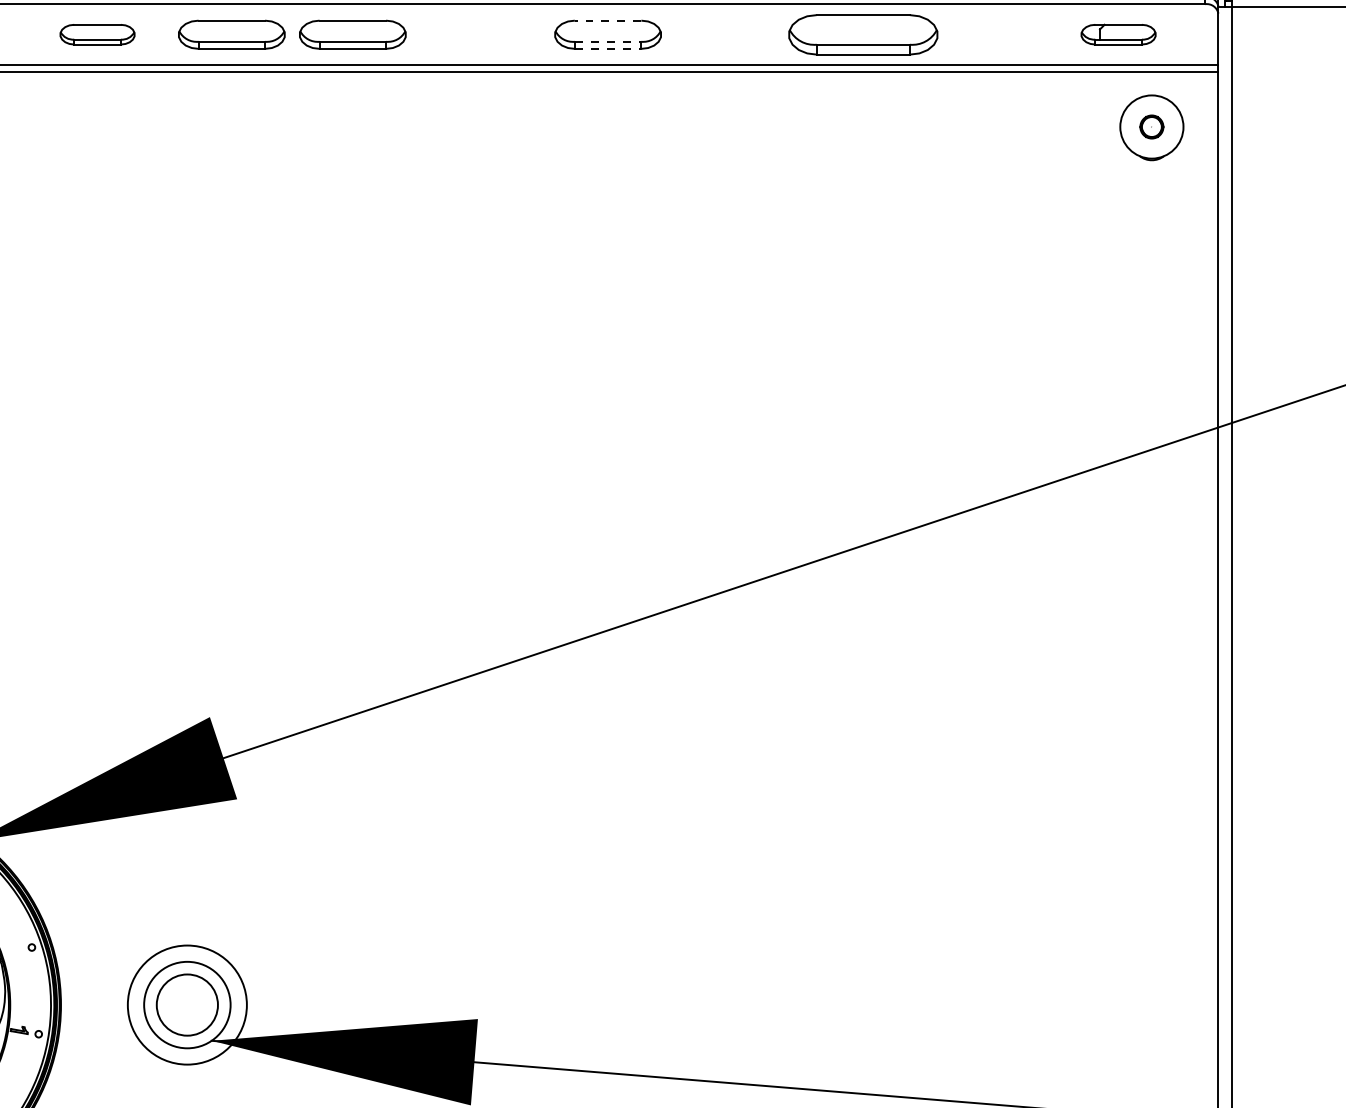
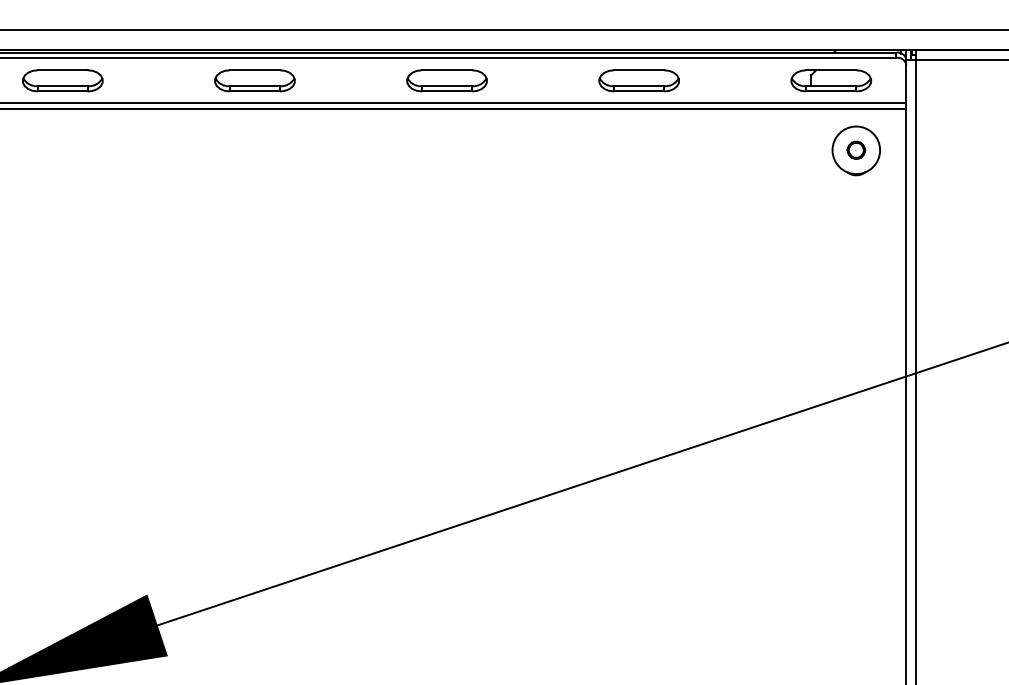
line: (607, 20) -> (446, 70), dashed -> solid
part: (97, 34) -> (62, 80), size x1.43
part: (231, 34) -> (163, 80), removed
part: (863, 34) -> (639, 80), size x0.71
part: (1118, 34) -> (831, 80), size x1.43
line: (608, 41) -> (447, 85), dashed -> solid
line: (608, 48) -> (447, 91), dashed -> solid

